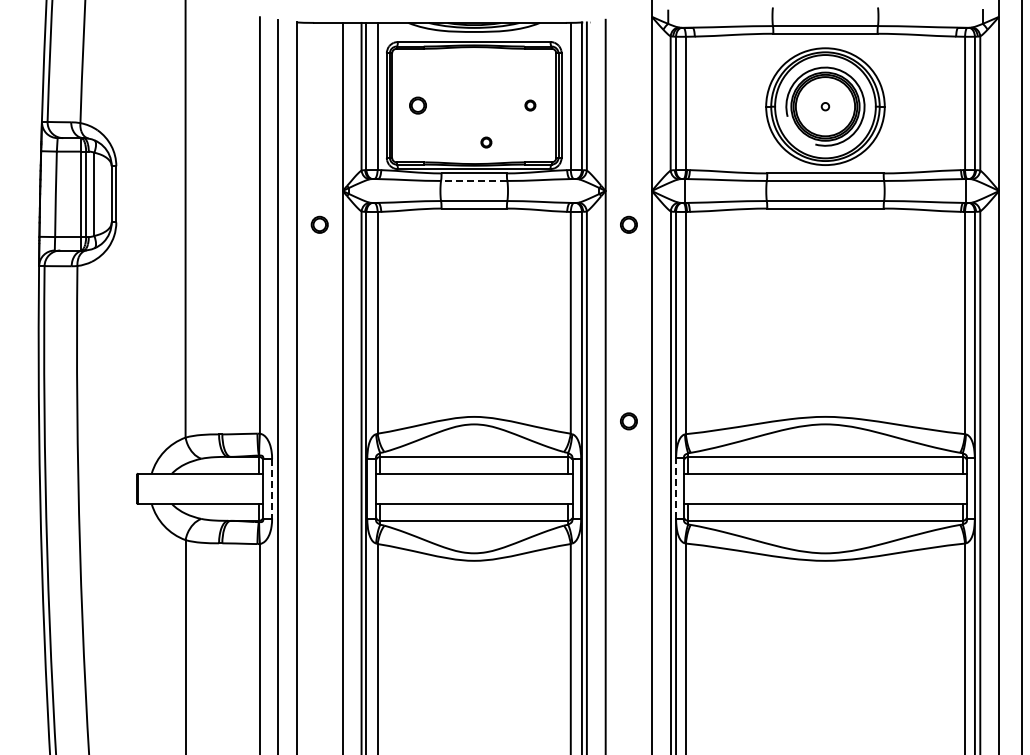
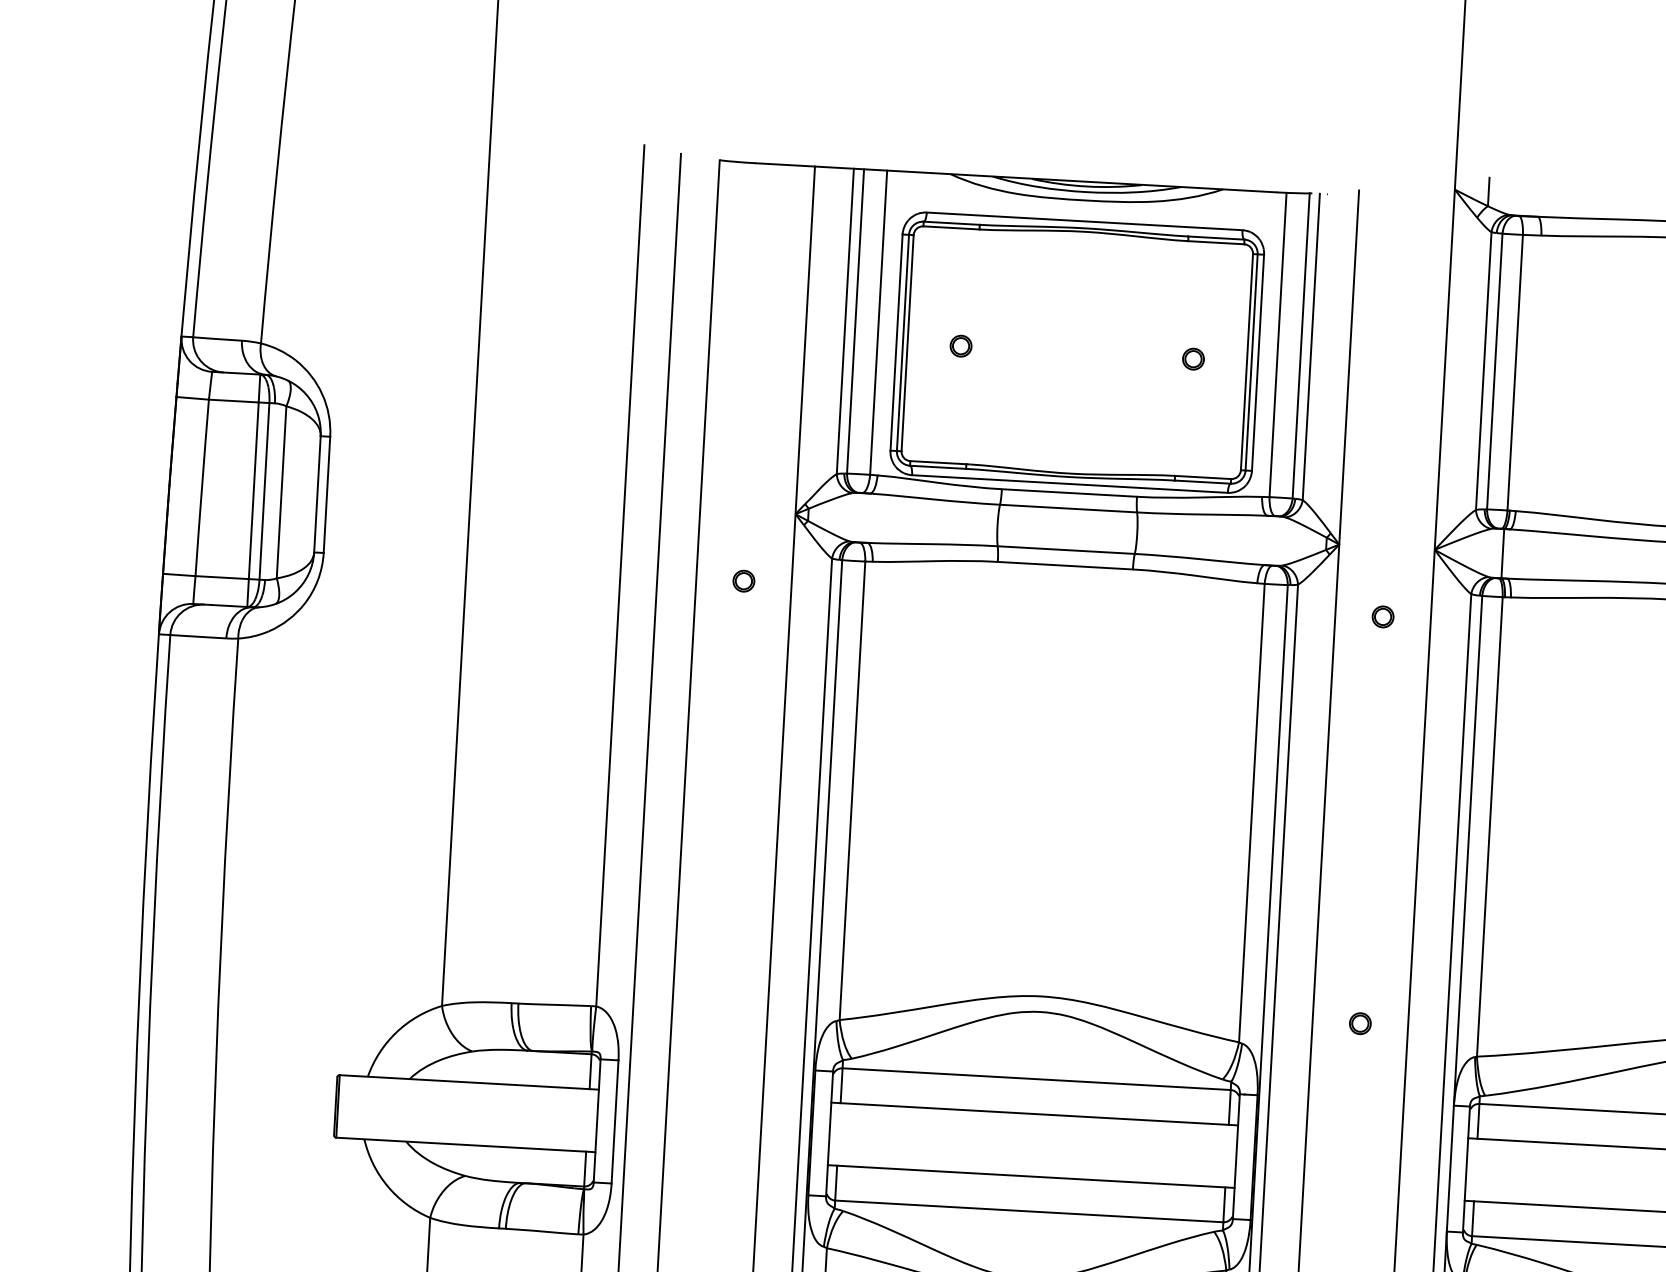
part: (417, 105) -> (960, 345), size x0.62
part: (486, 142) -> (1098, 430), removed
line: (473, 180) -> (1067, 507), dashed -> solid
part: (319, 224) -> (743, 580), size x0.62
part: (628, 224) -> (1382, 616), size x0.62
part: (628, 421) -> (1359, 1023), size x0.62
line: (272, 488) -> (615, 1121), dashed -> solid
line: (676, 488) -> (1451, 1167), dashed -> solid

